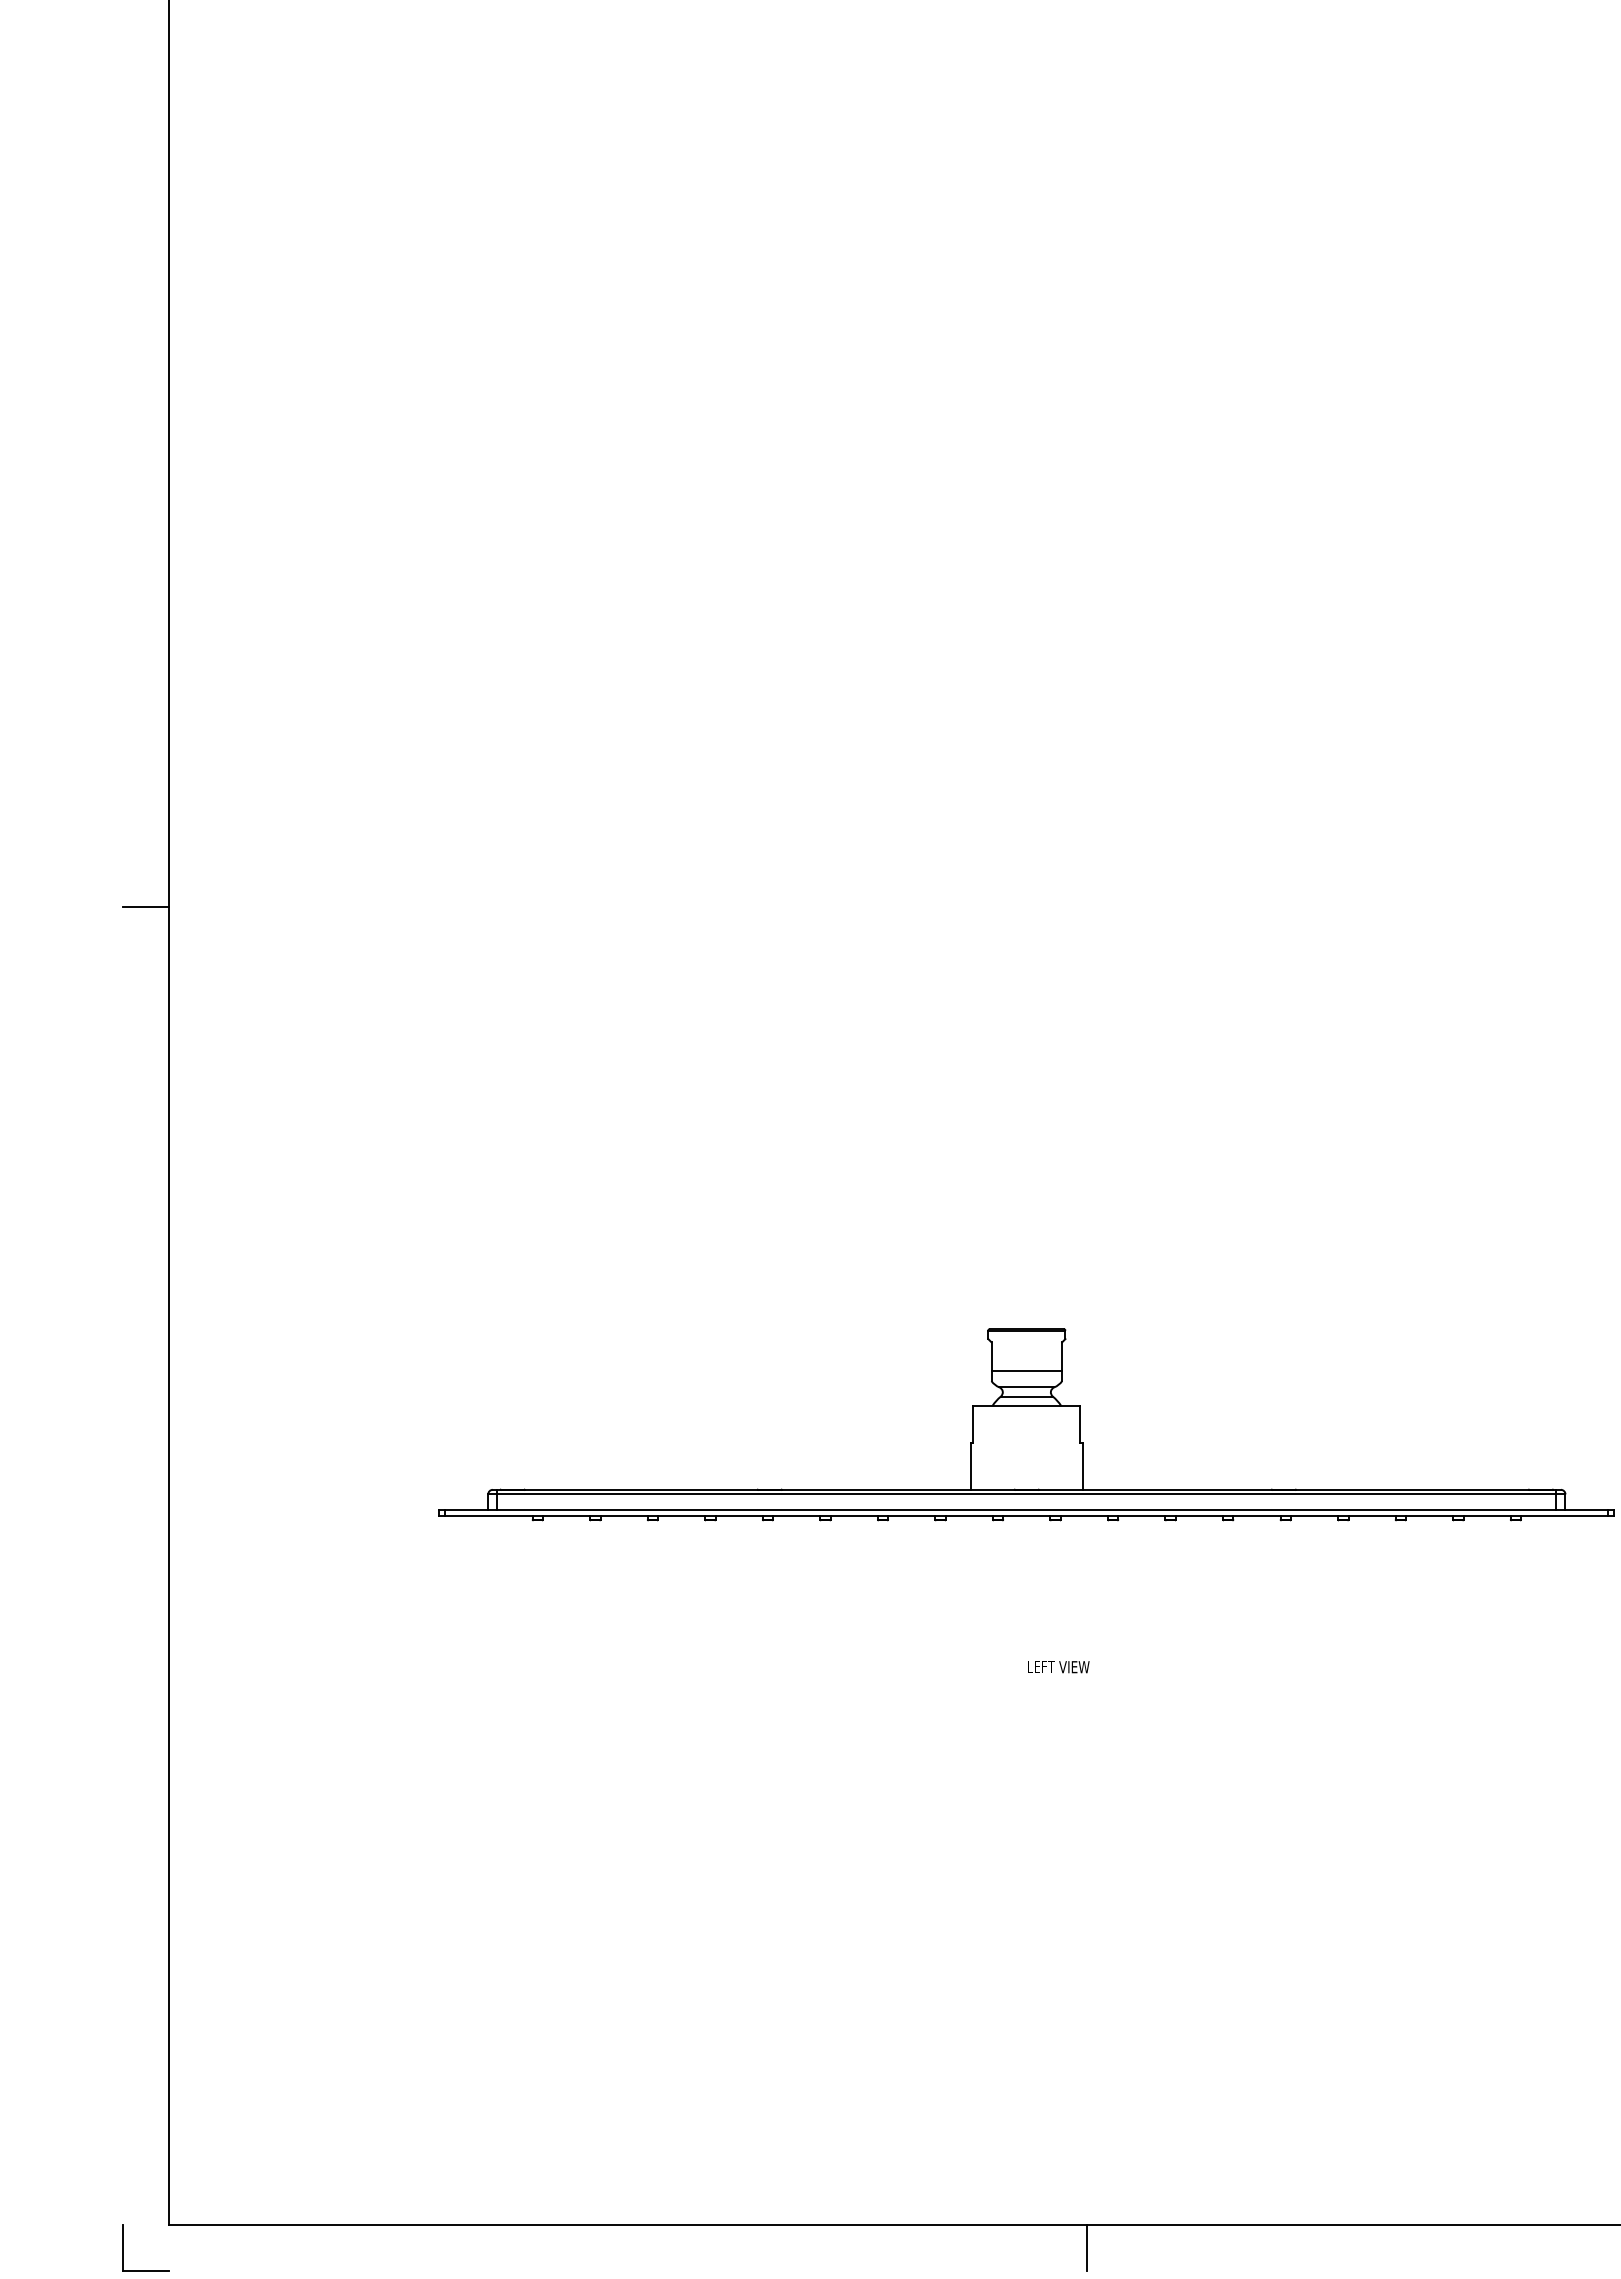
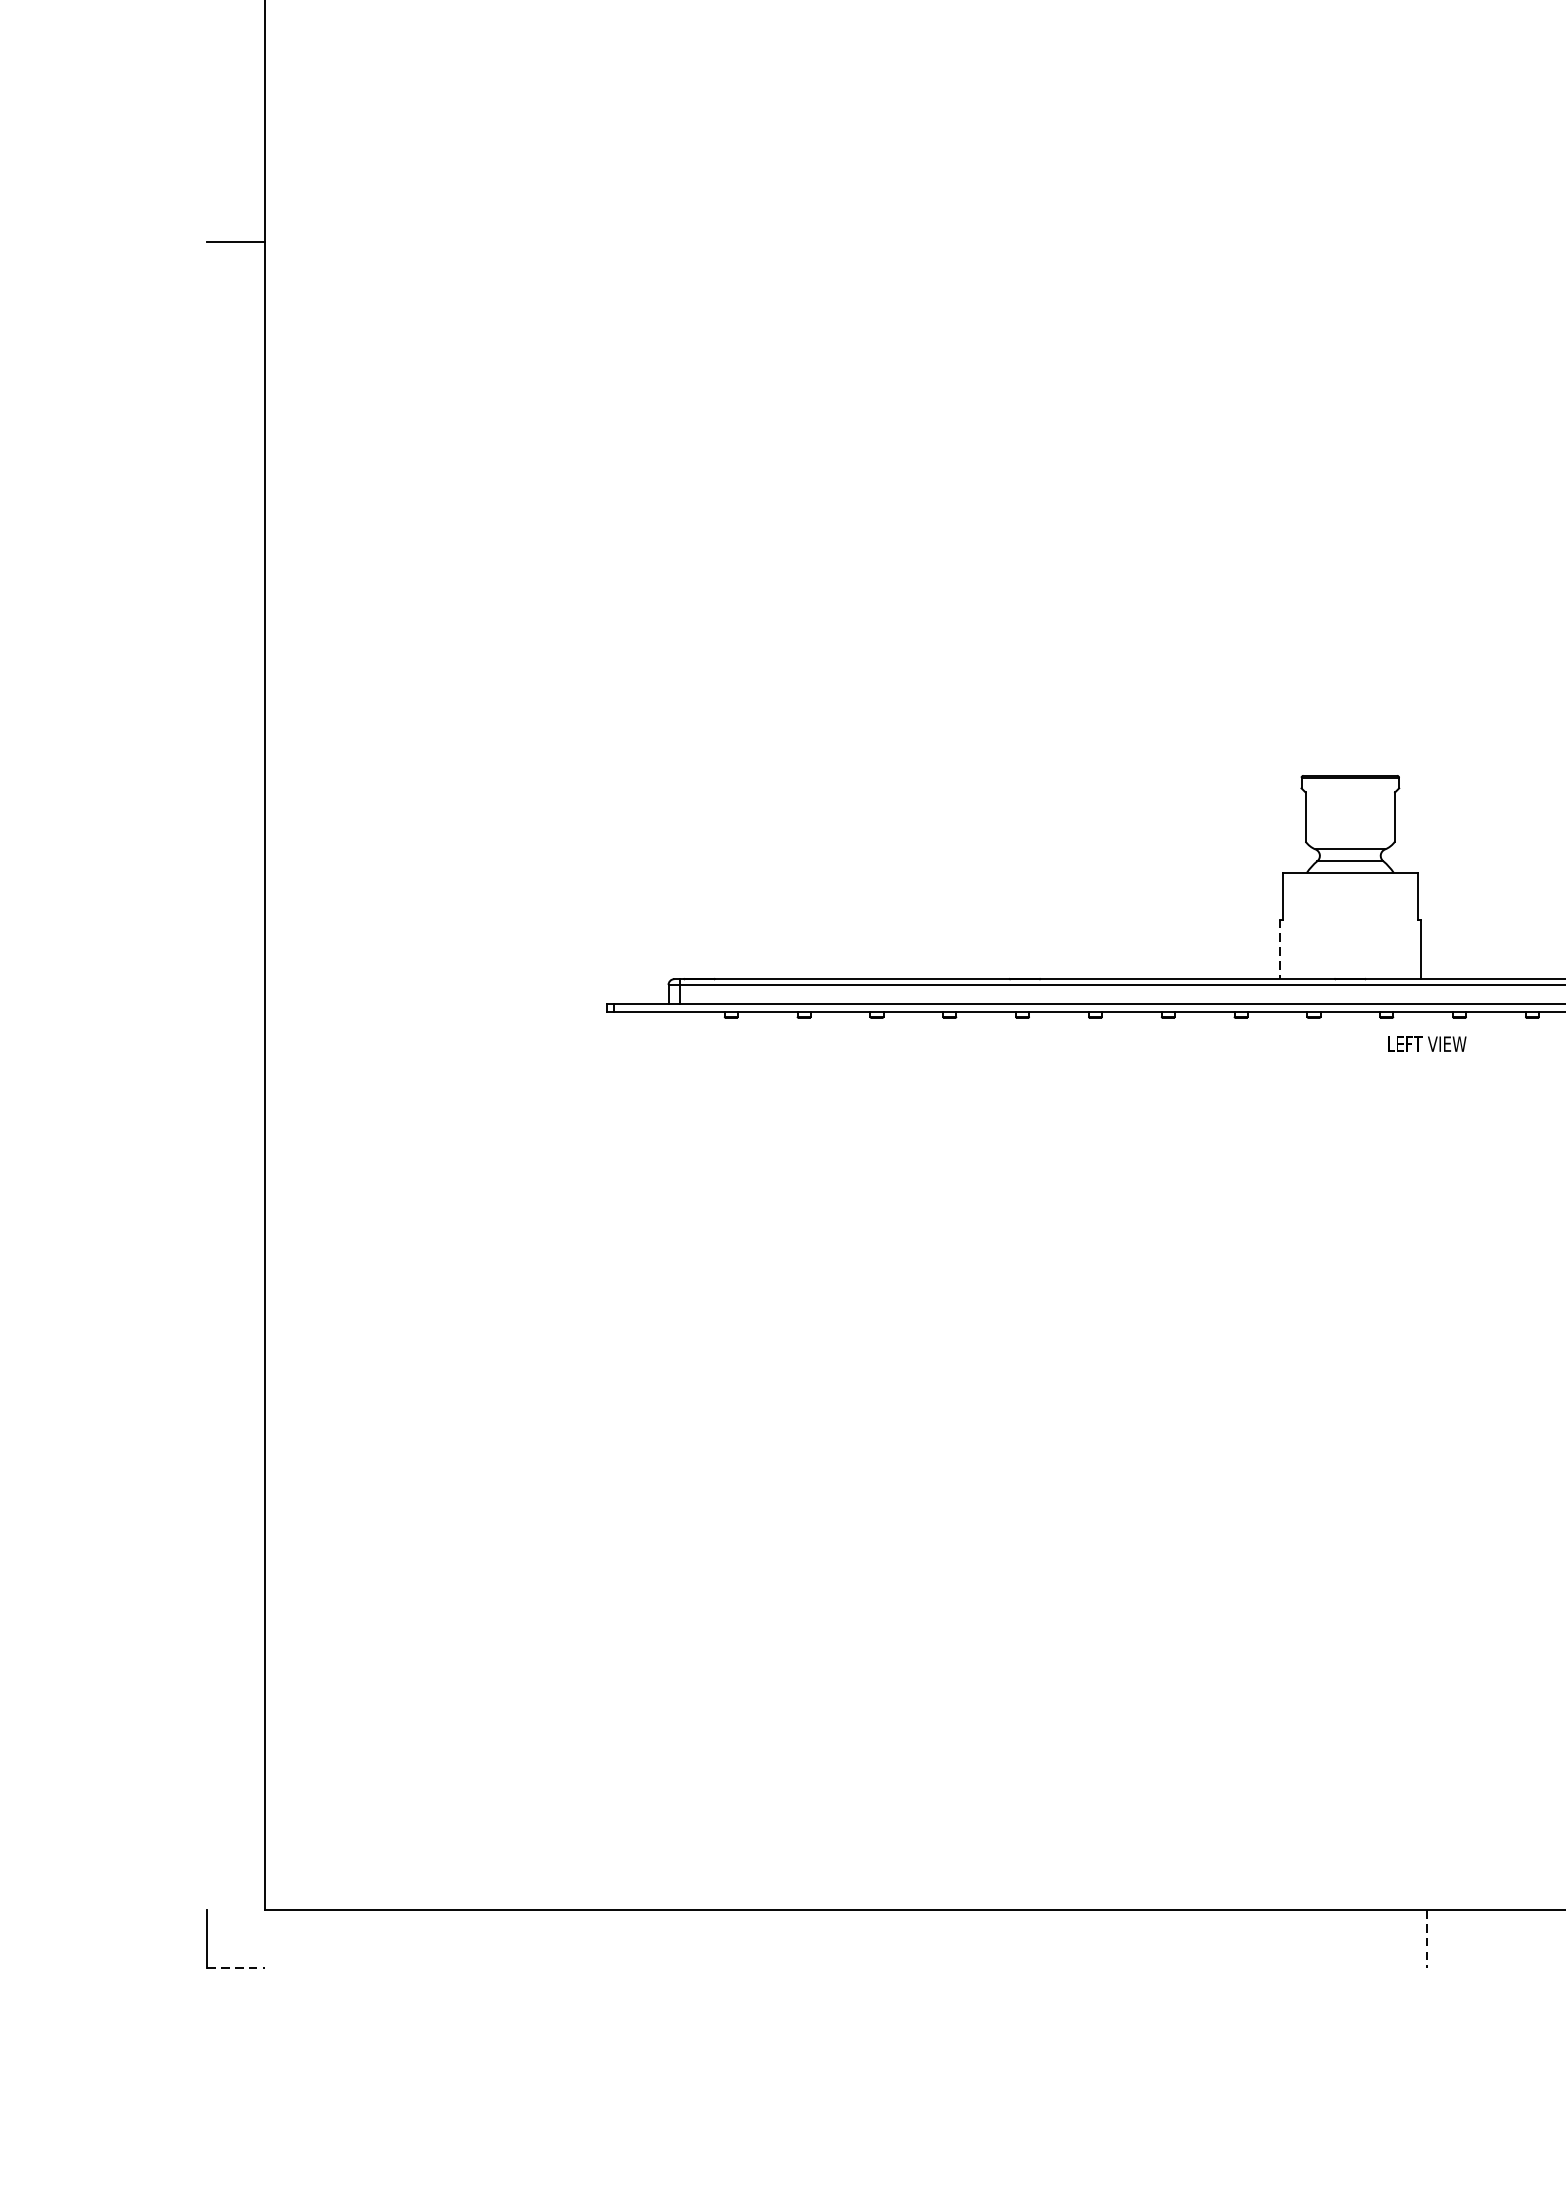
line: (1026, 1370) -> (1349, 828), removed
line: (971, 1466) -> (1280, 949), solid -> dashed
text: (1058, 1667) -> (1427, 1044), moved
line: (1087, 2247) -> (1427, 1938), solid -> dashed
line: (146, 2270) -> (235, 1967), solid -> dashed

